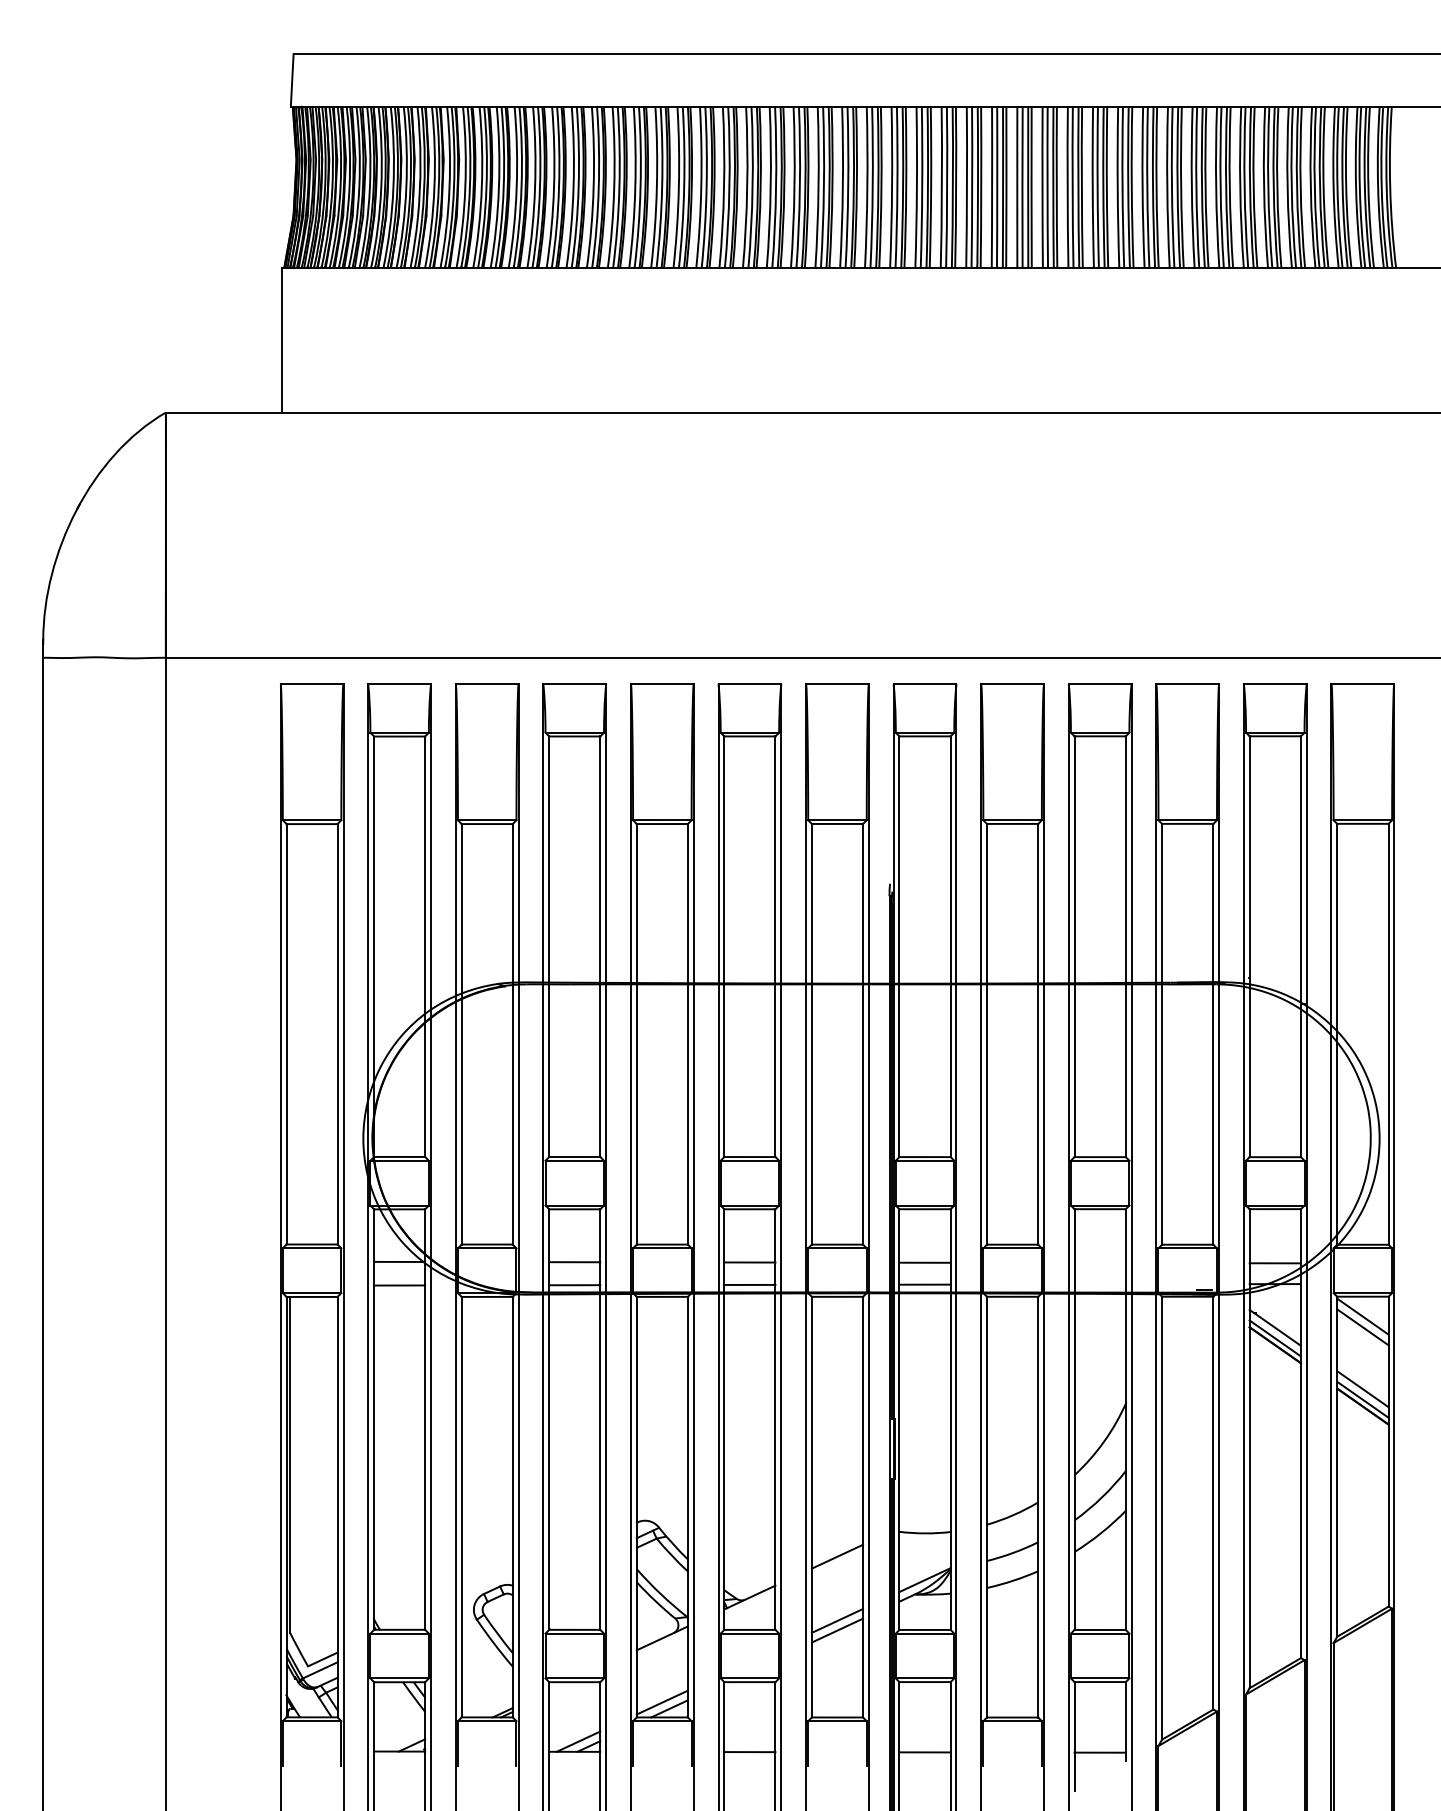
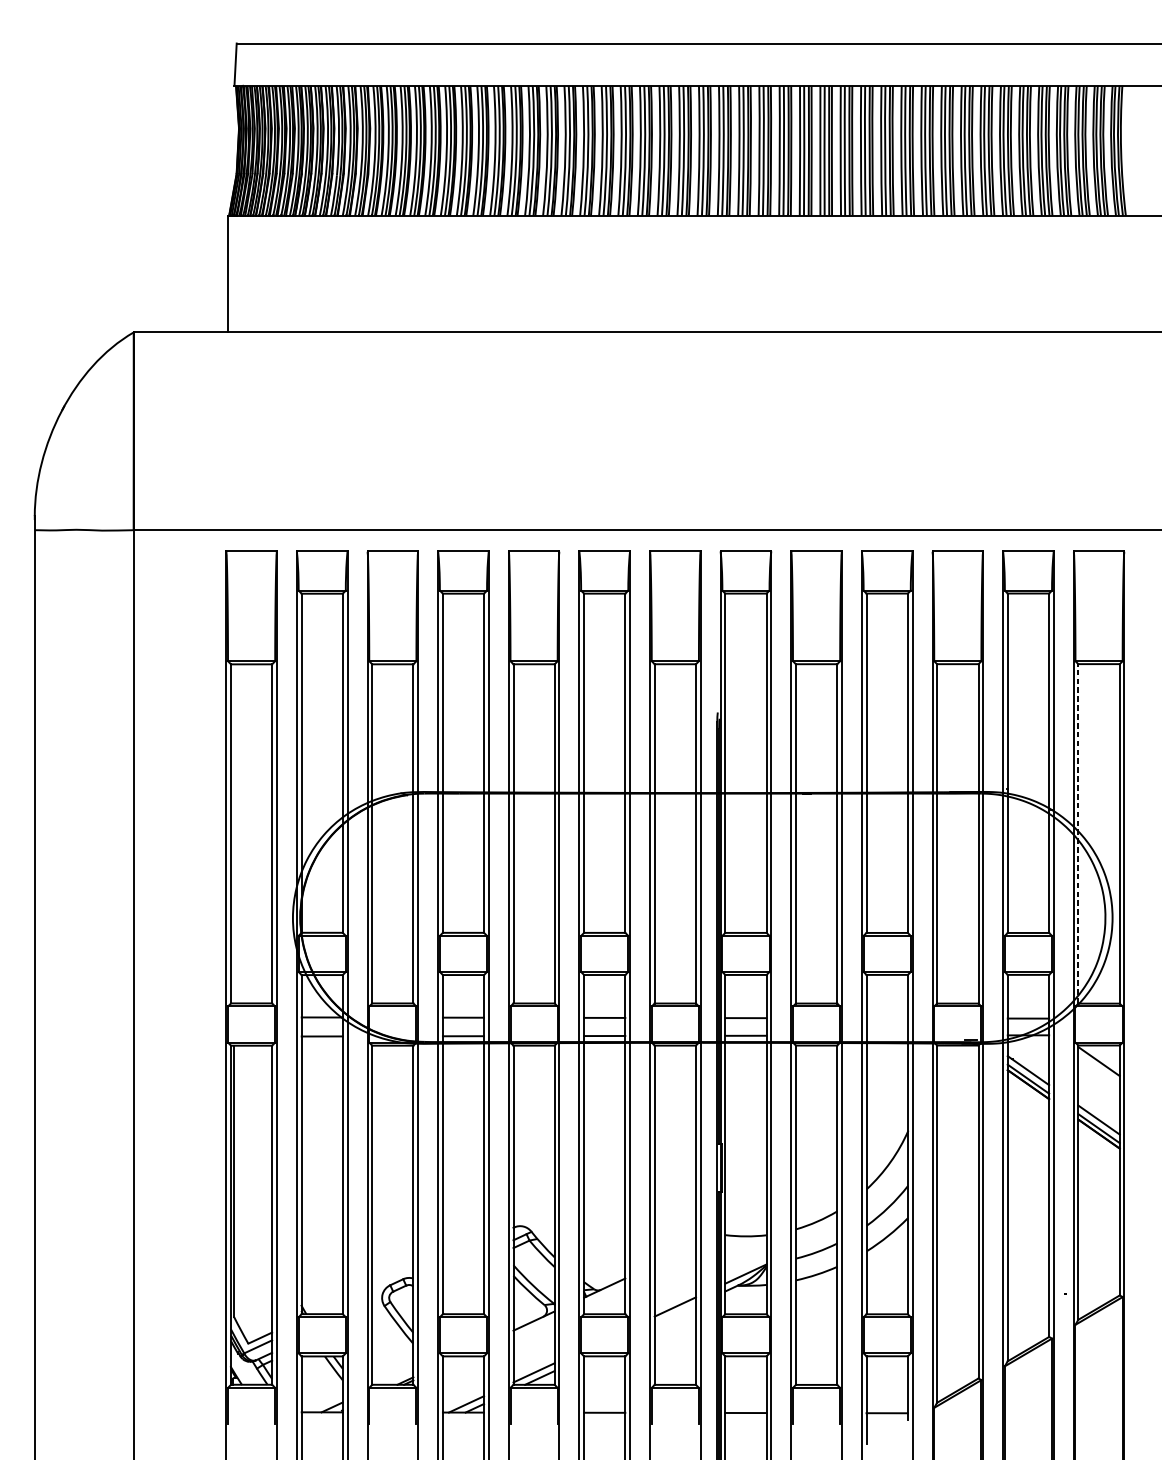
line: (1337, 1033) -> (1078, 833), solid -> dashed
line: (1362, 1327) -> (1098, 1070), removed
line: (837, 1556) -> (675, 1255), removed
line: (837, 1630) -> (675, 1314), removed

